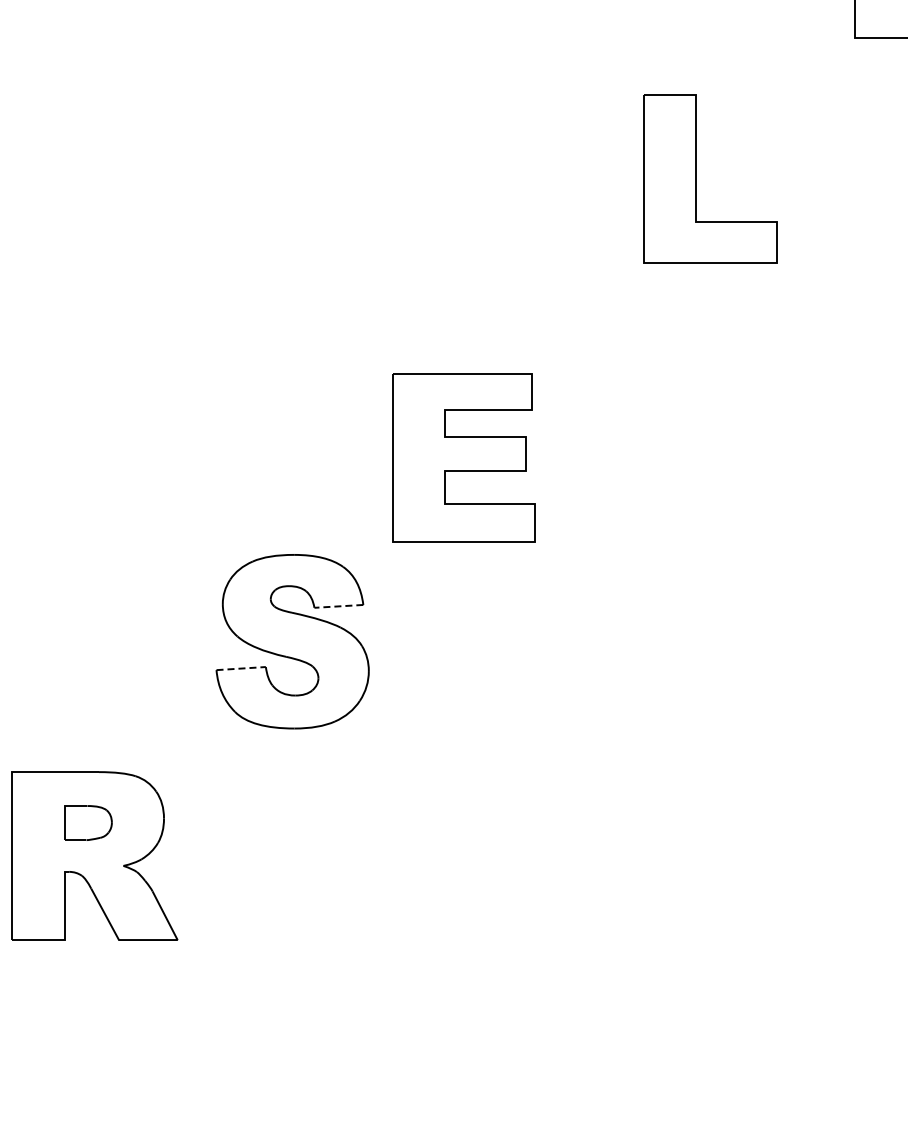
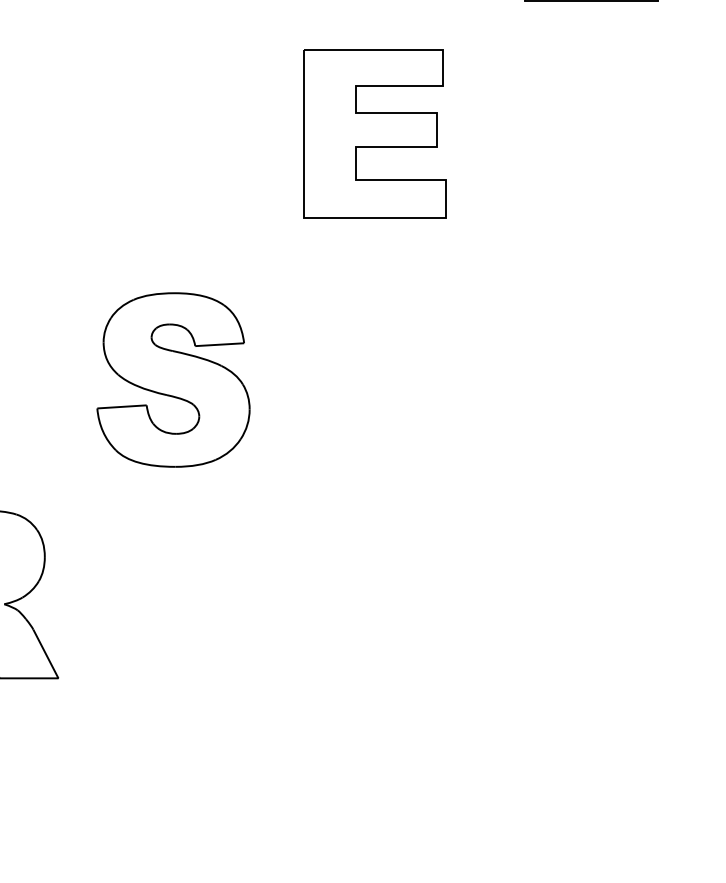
part: (463, 457) -> (374, 133), moved
line: (338, 606) -> (219, 344), dashed -> solid
line: (241, 668) -> (122, 406), dashed -> solid

